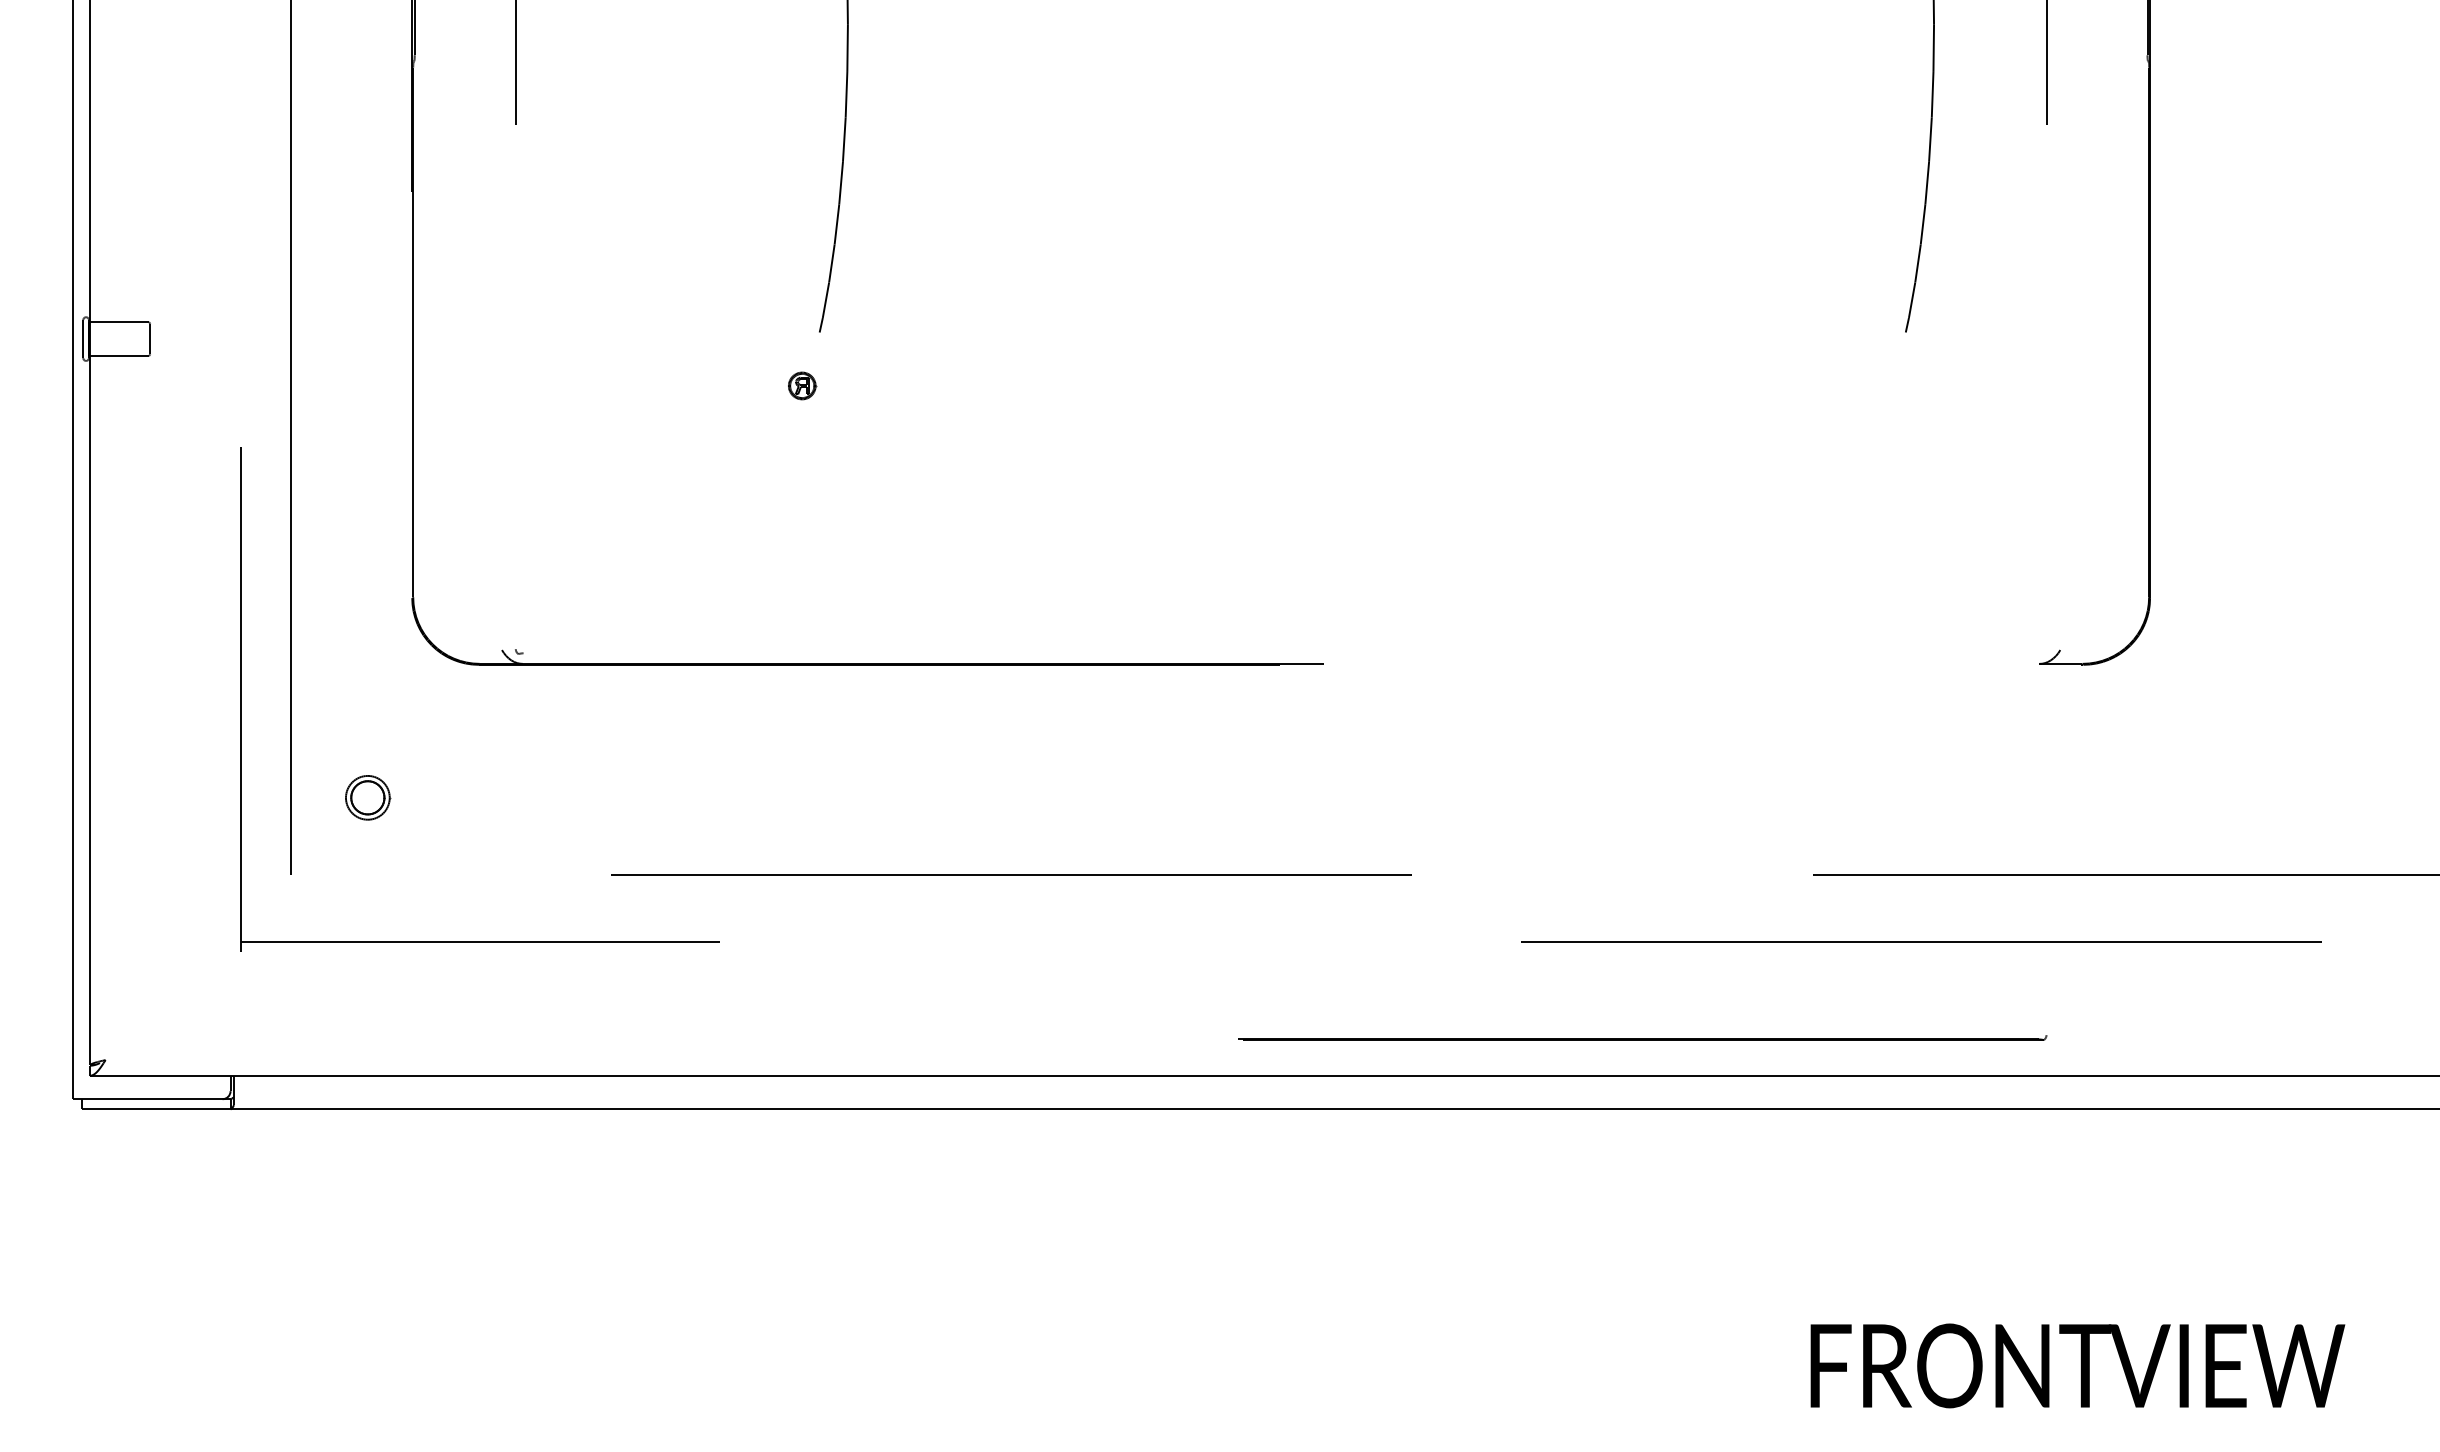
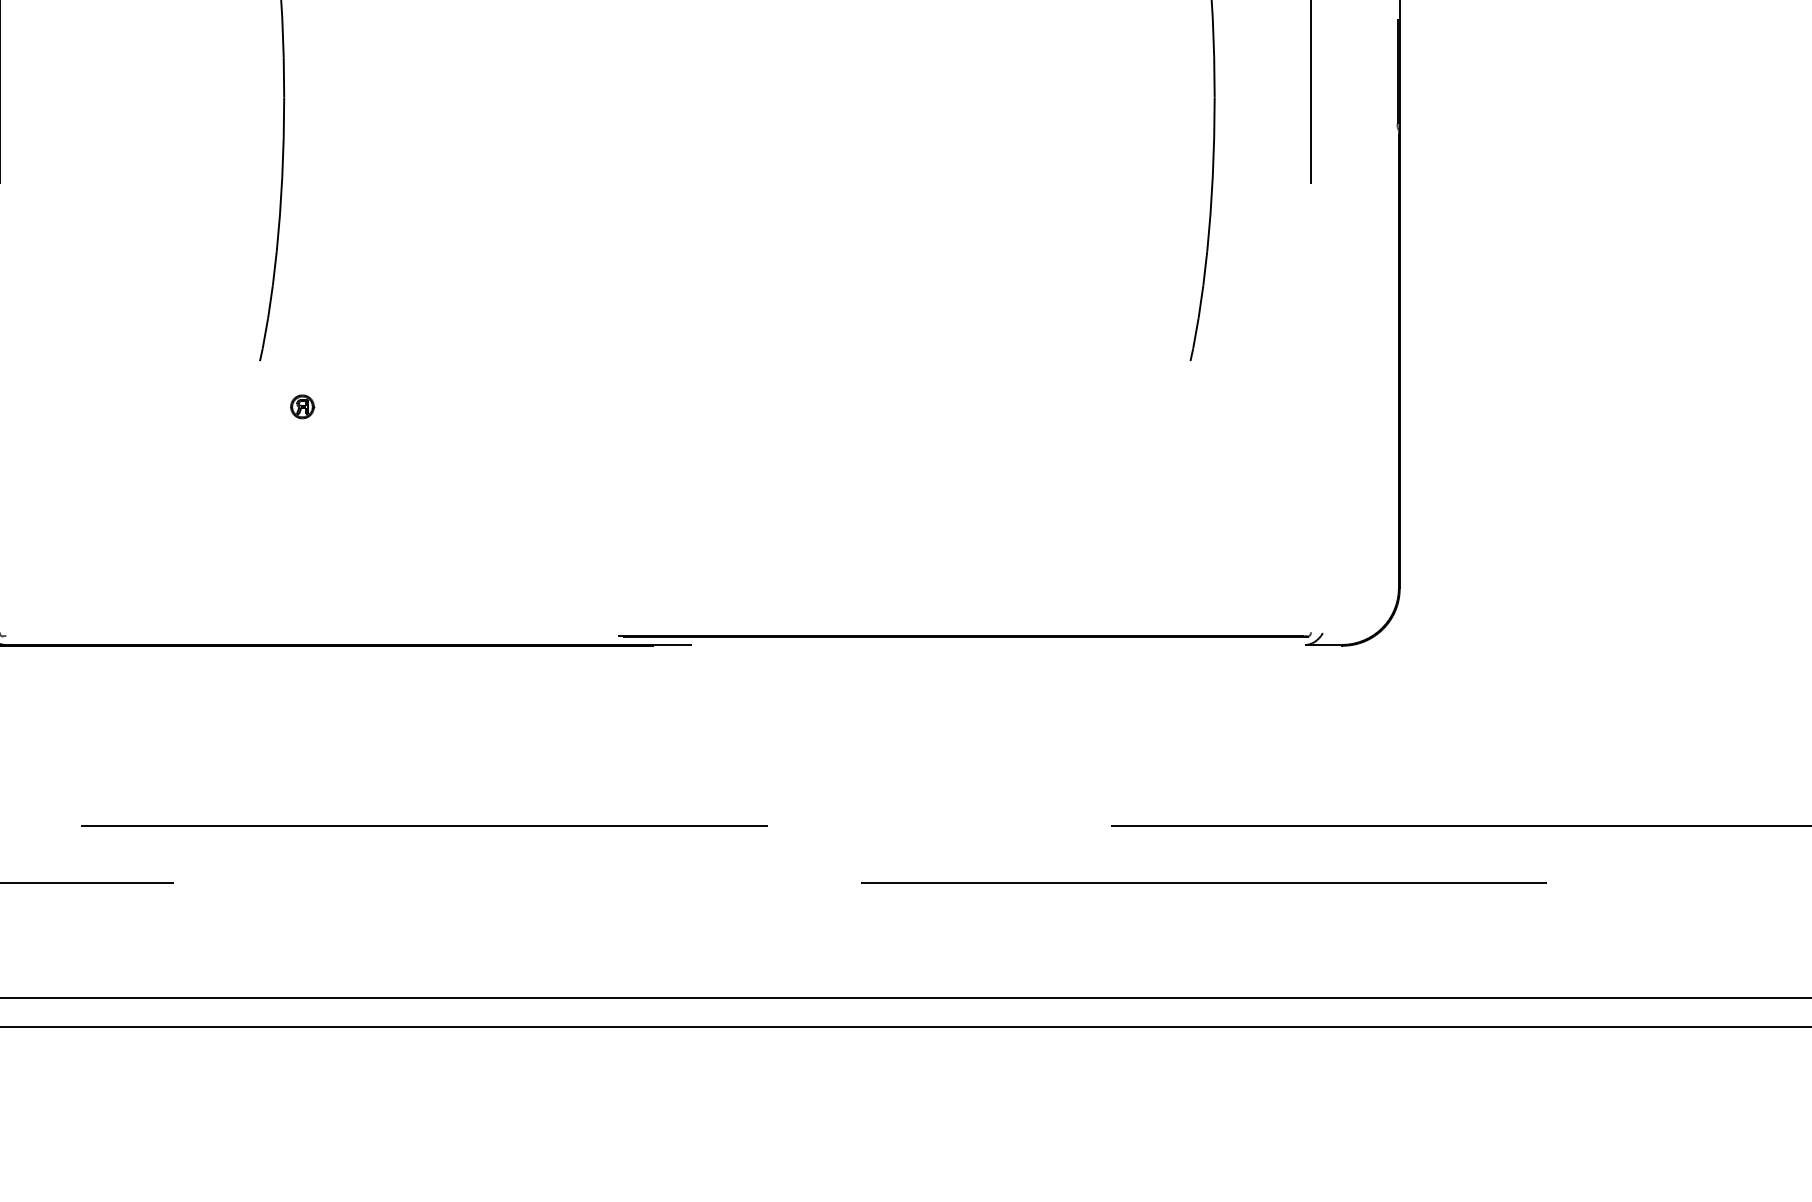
part: (802, 385) -> (302, 406), moved
part: (1642, 1037) -> (964, 634), moved

